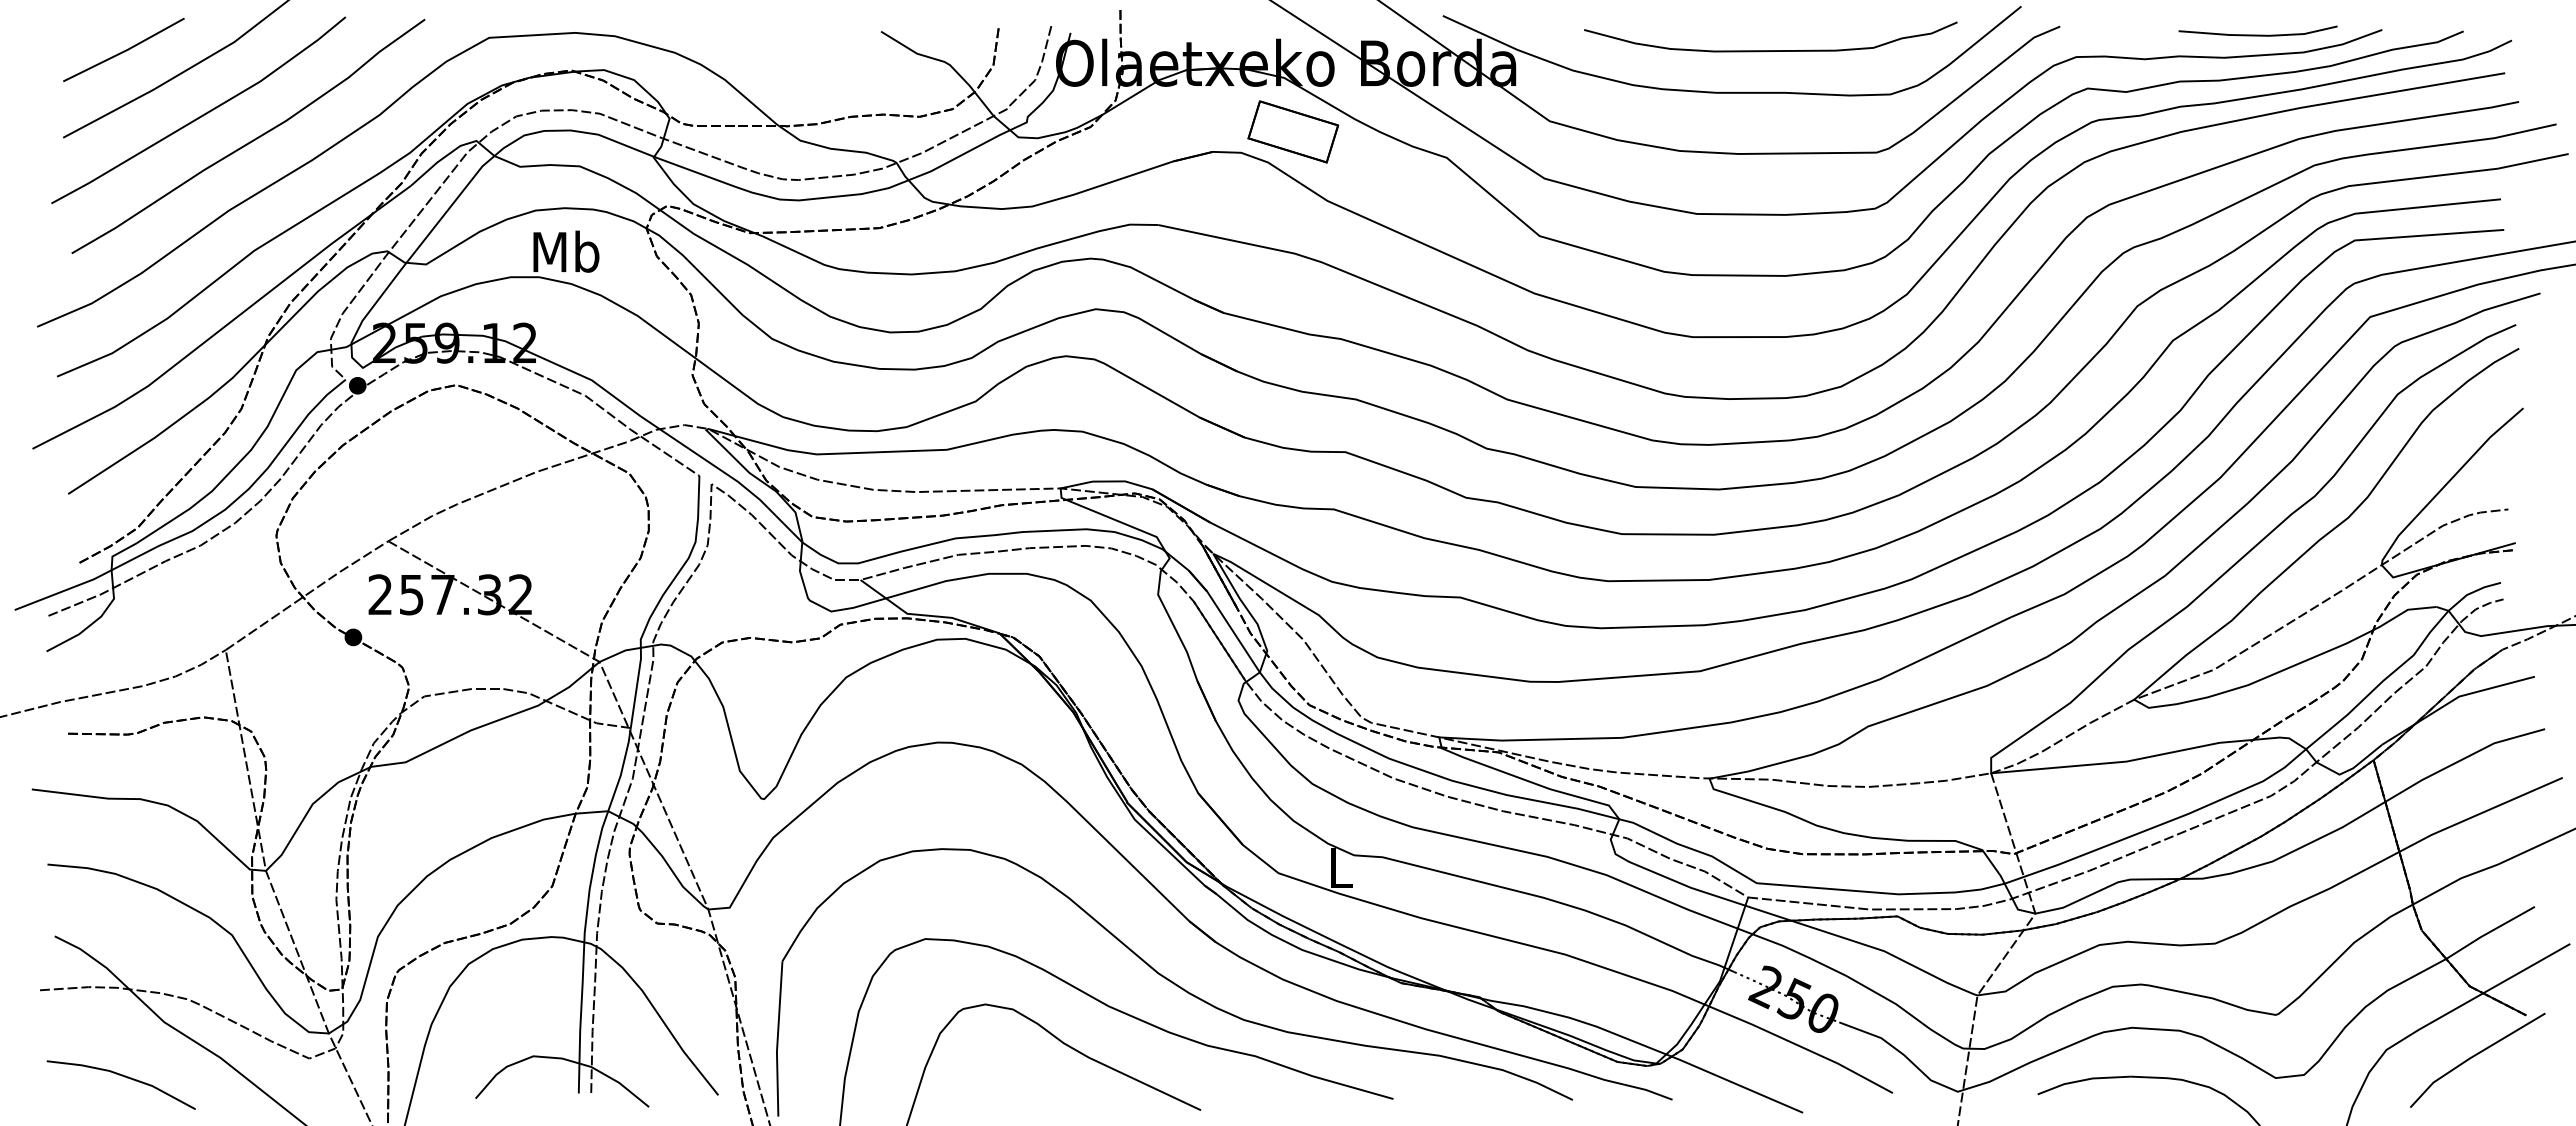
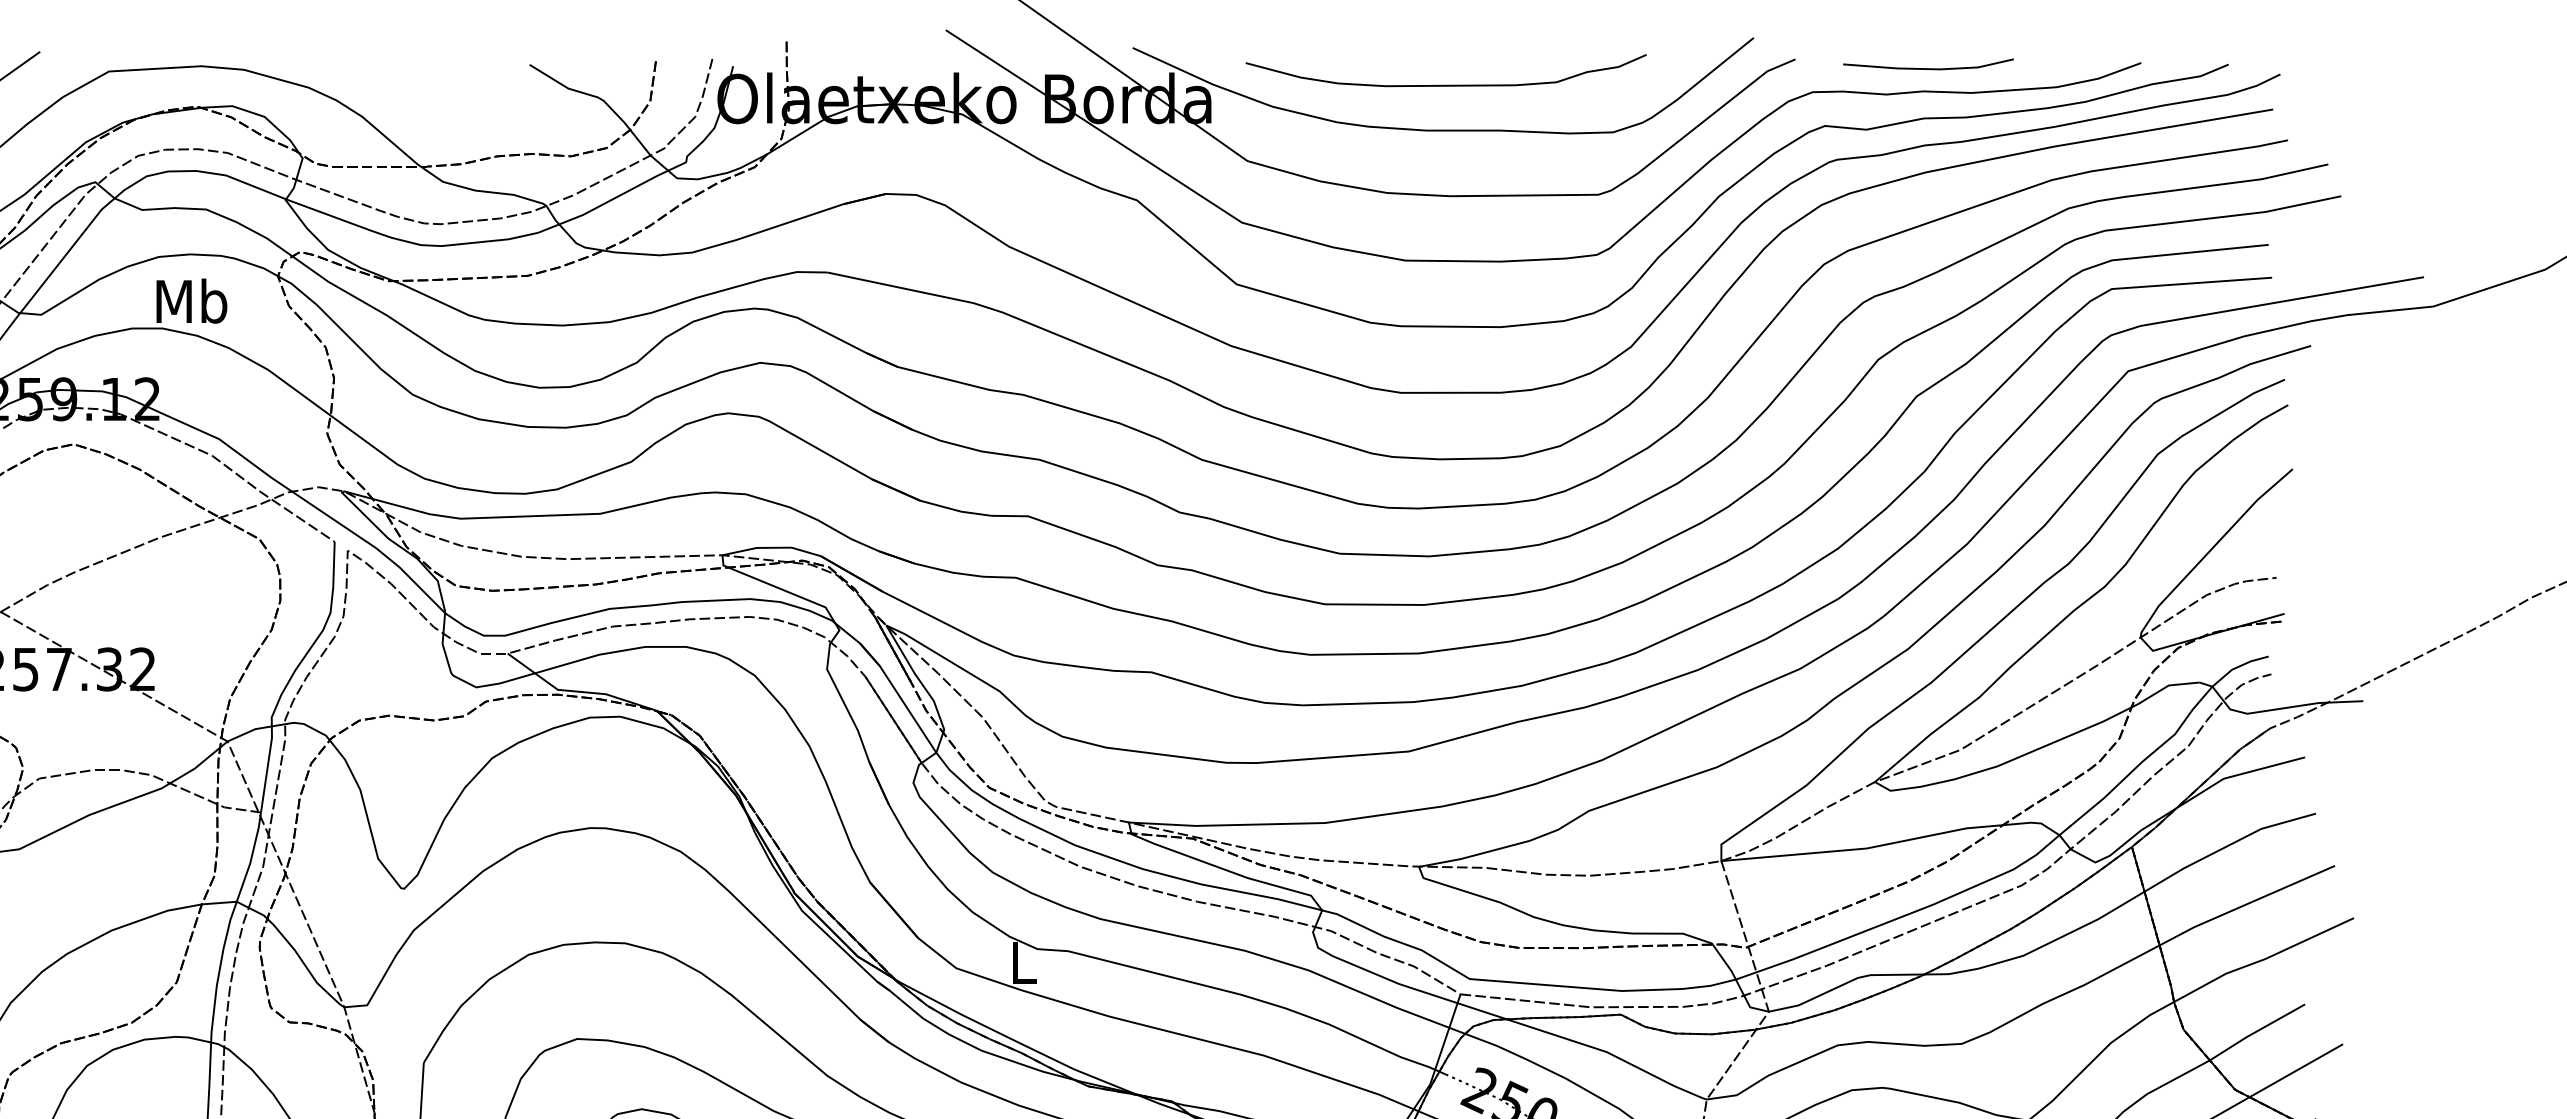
line: (2257, 34) -> (1927, 67), moved
curve: (1770, 50) -> (1445, 85), moved
part: (1293, 131) -> (972, 172), removed

